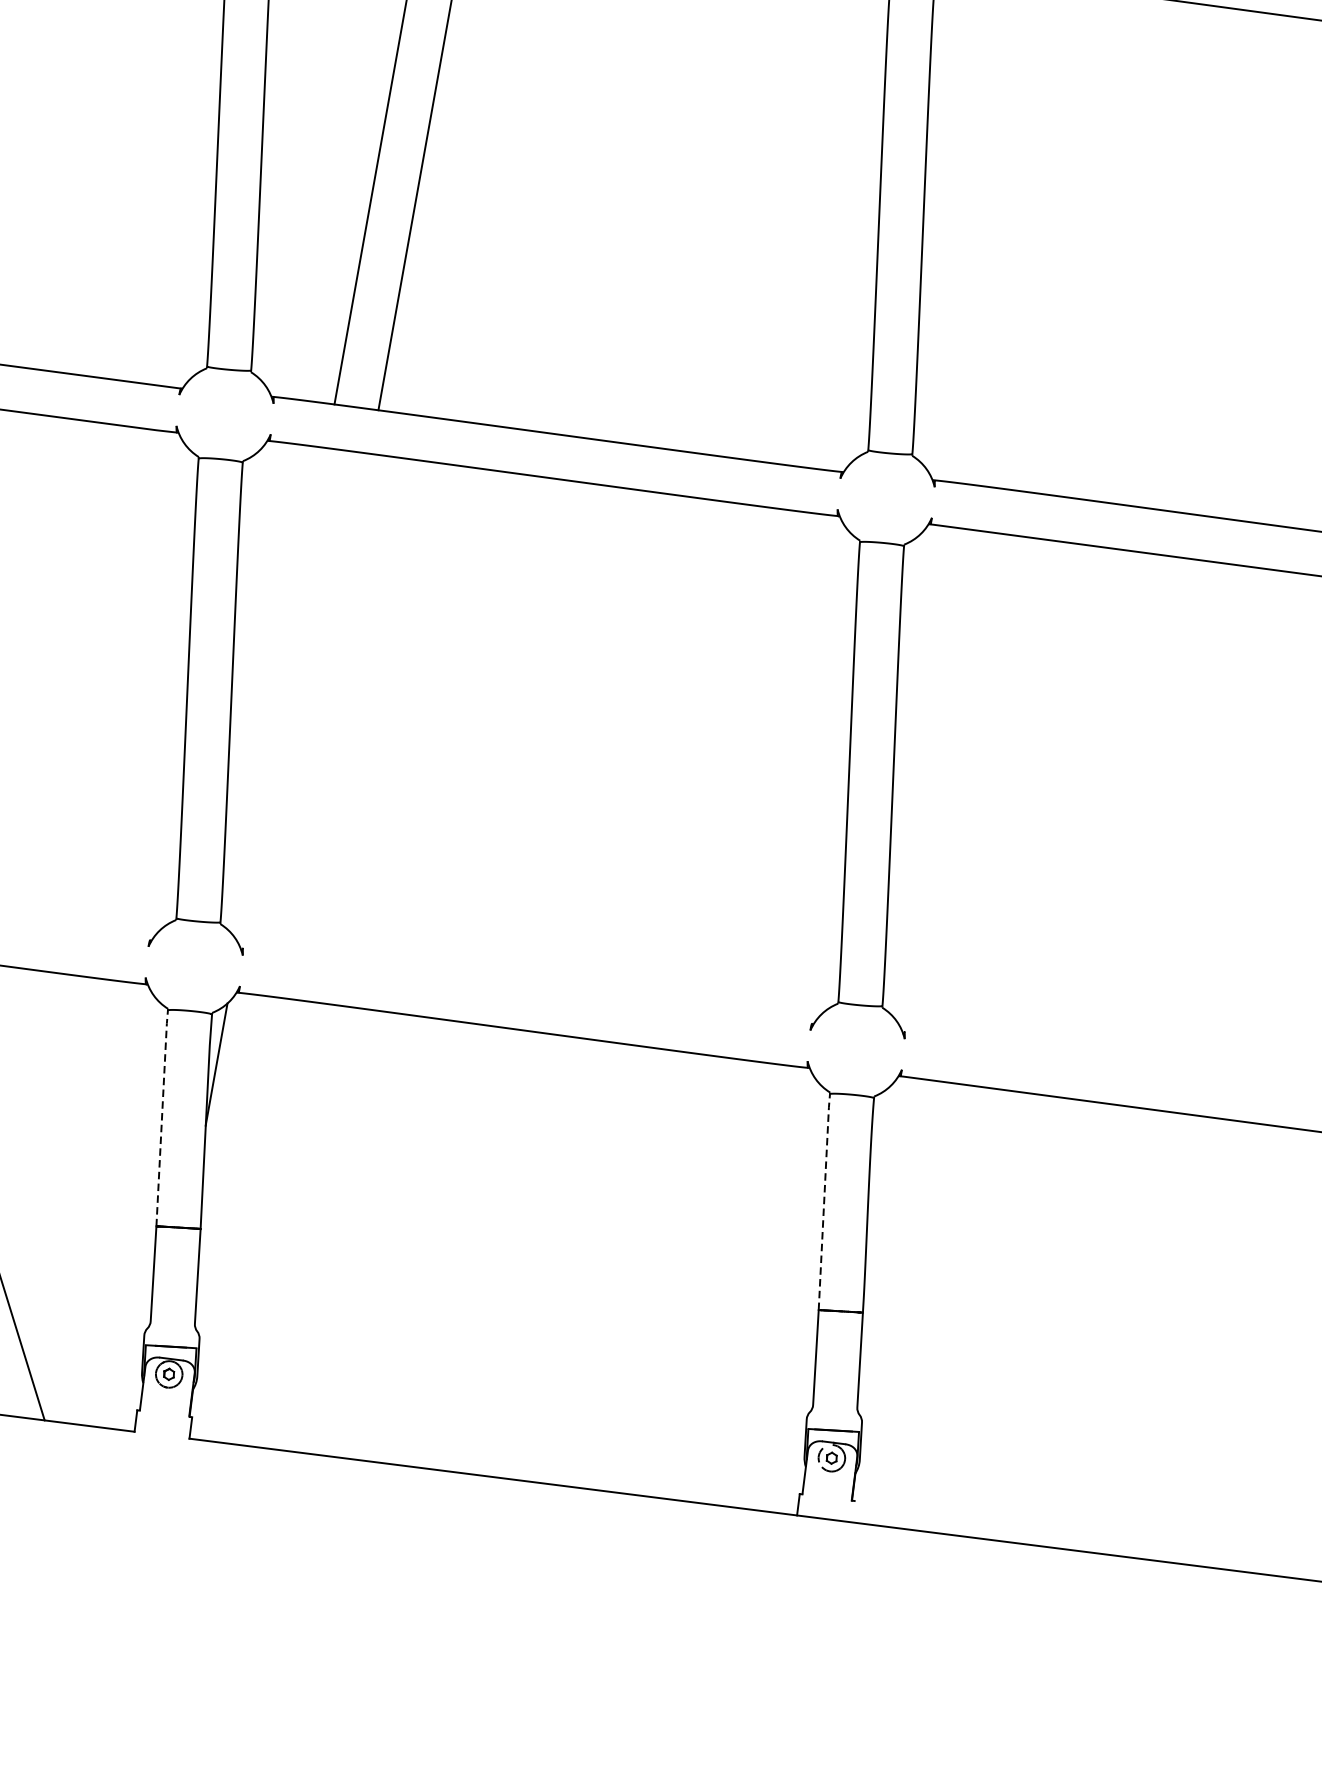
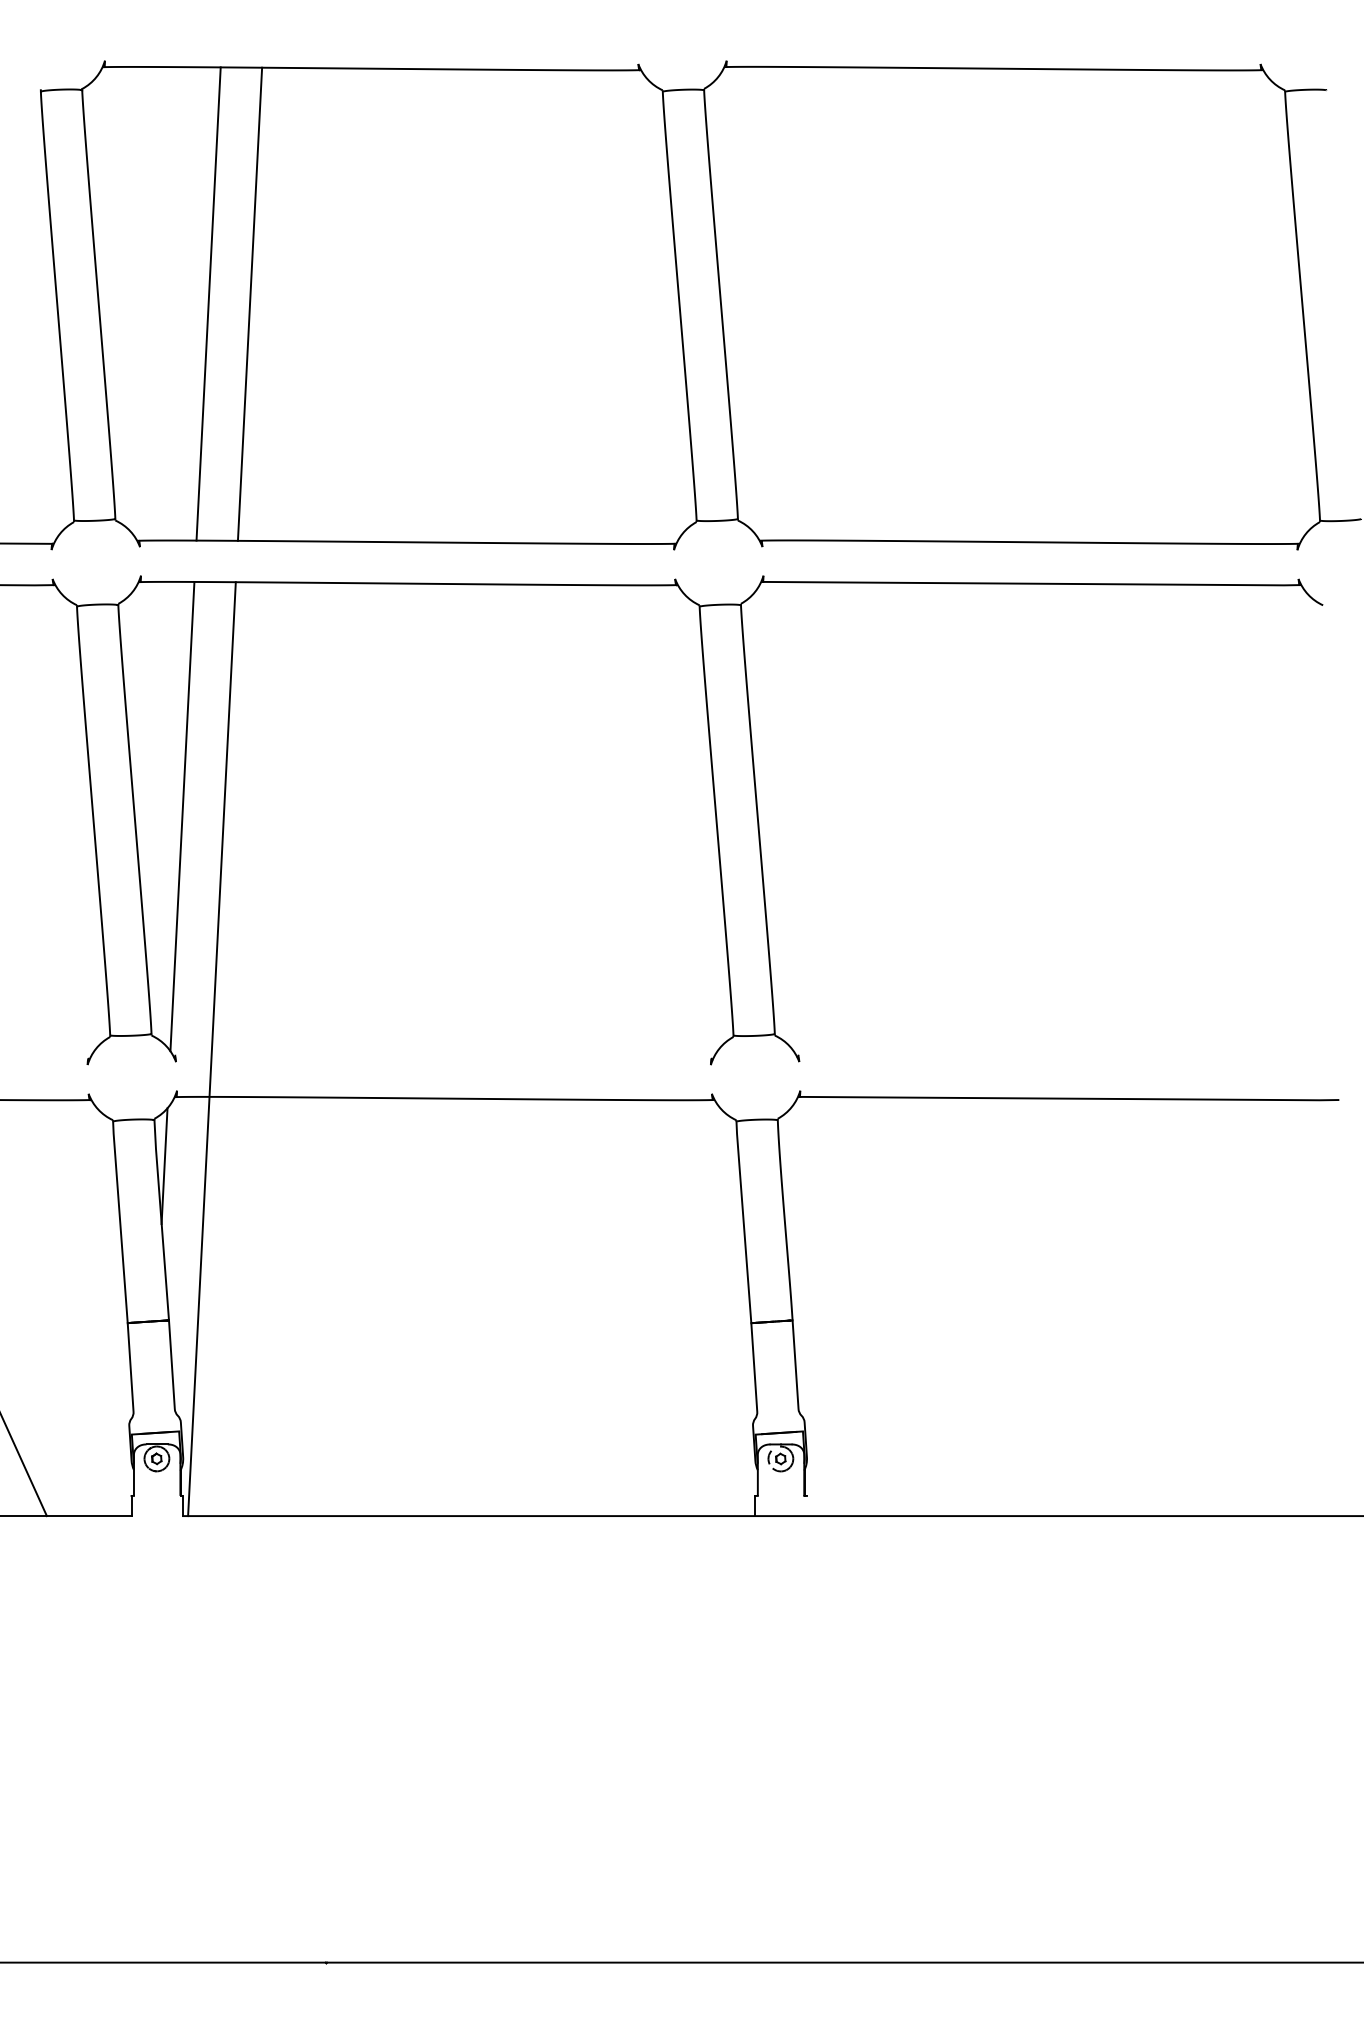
line: (282, 695) -> (182, 816), added
line: (282, 946) -> (211, 1049), added
line: (162, 1115) -> (120, 1219), dashed -> solid
line: (824, 1198) -> (743, 1219), dashed -> solid

